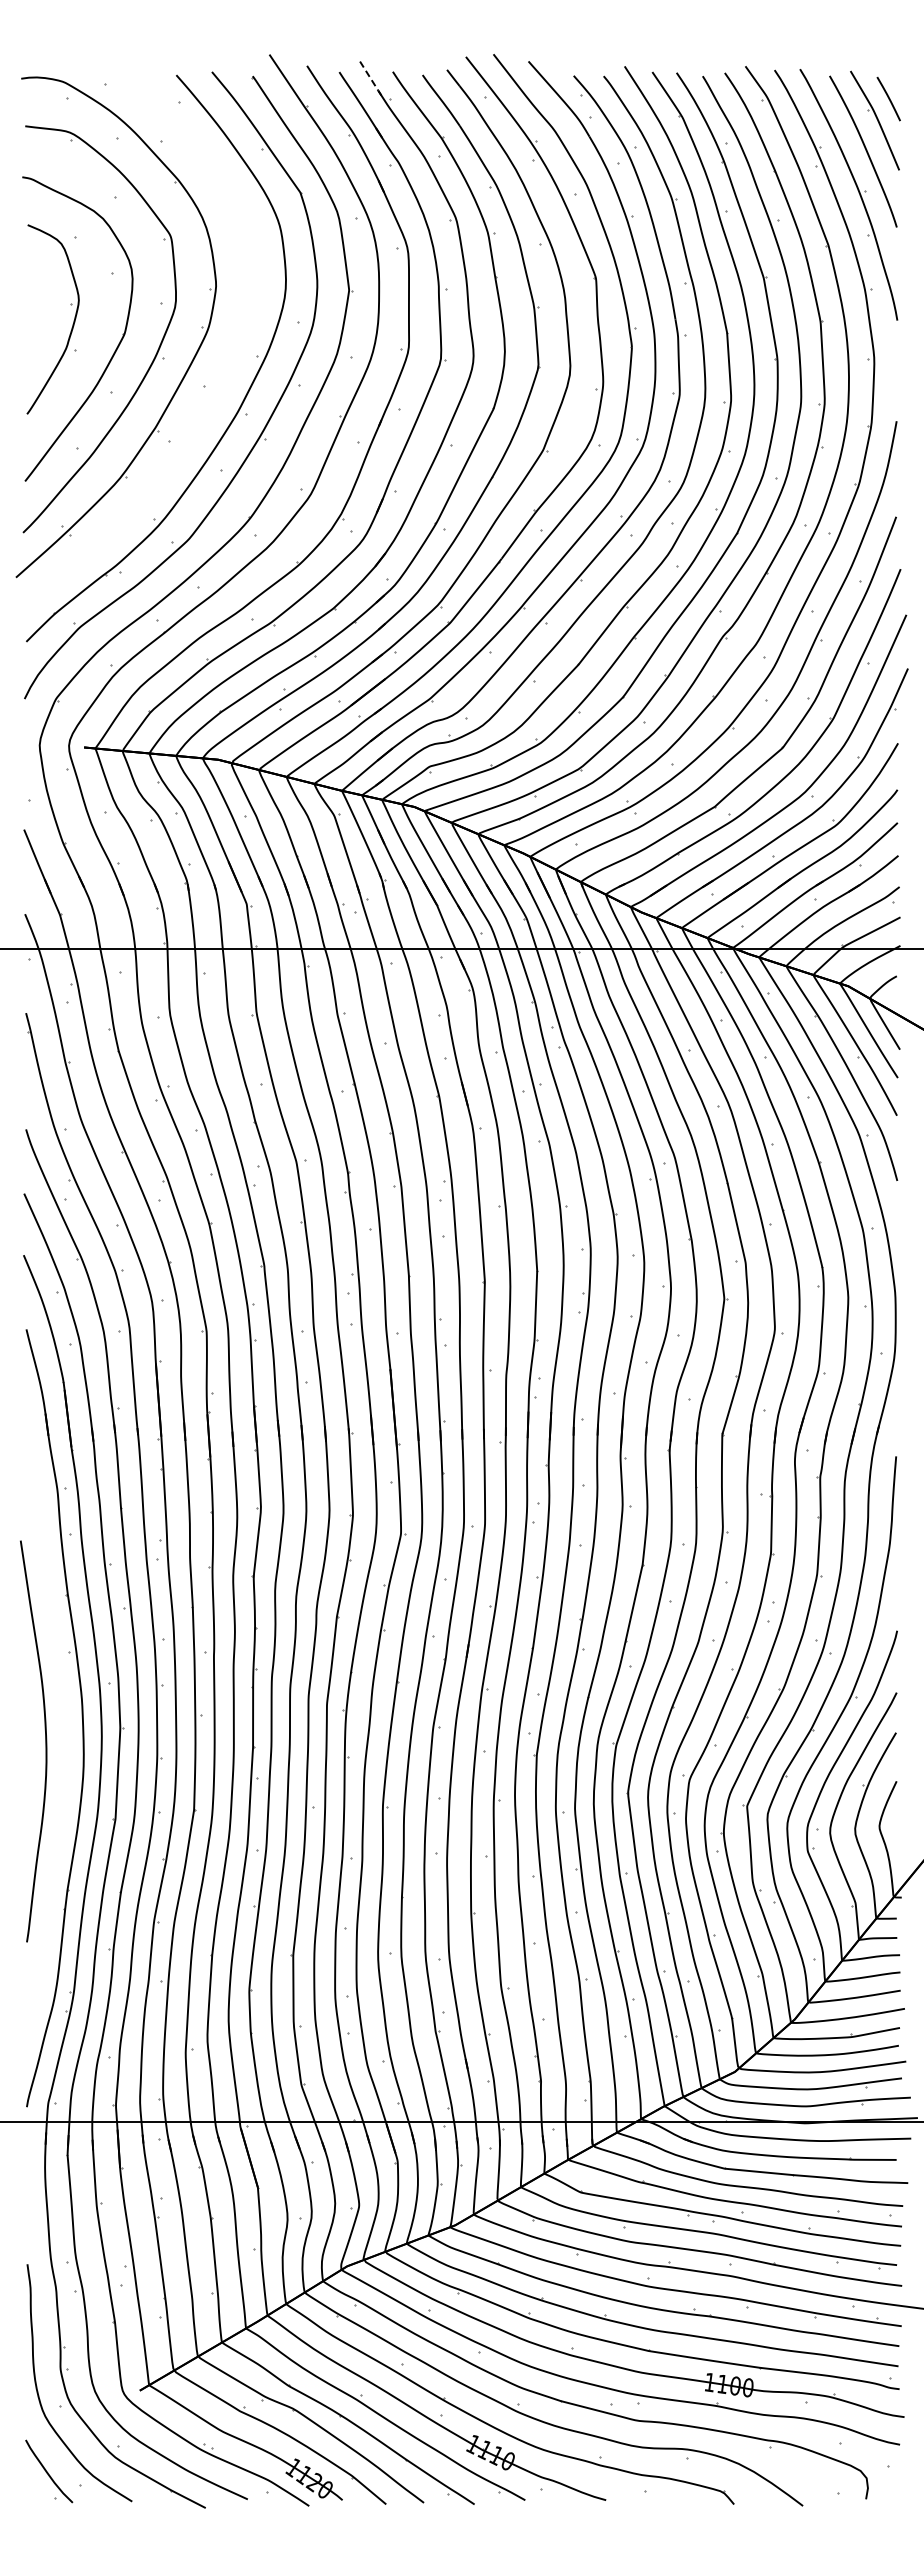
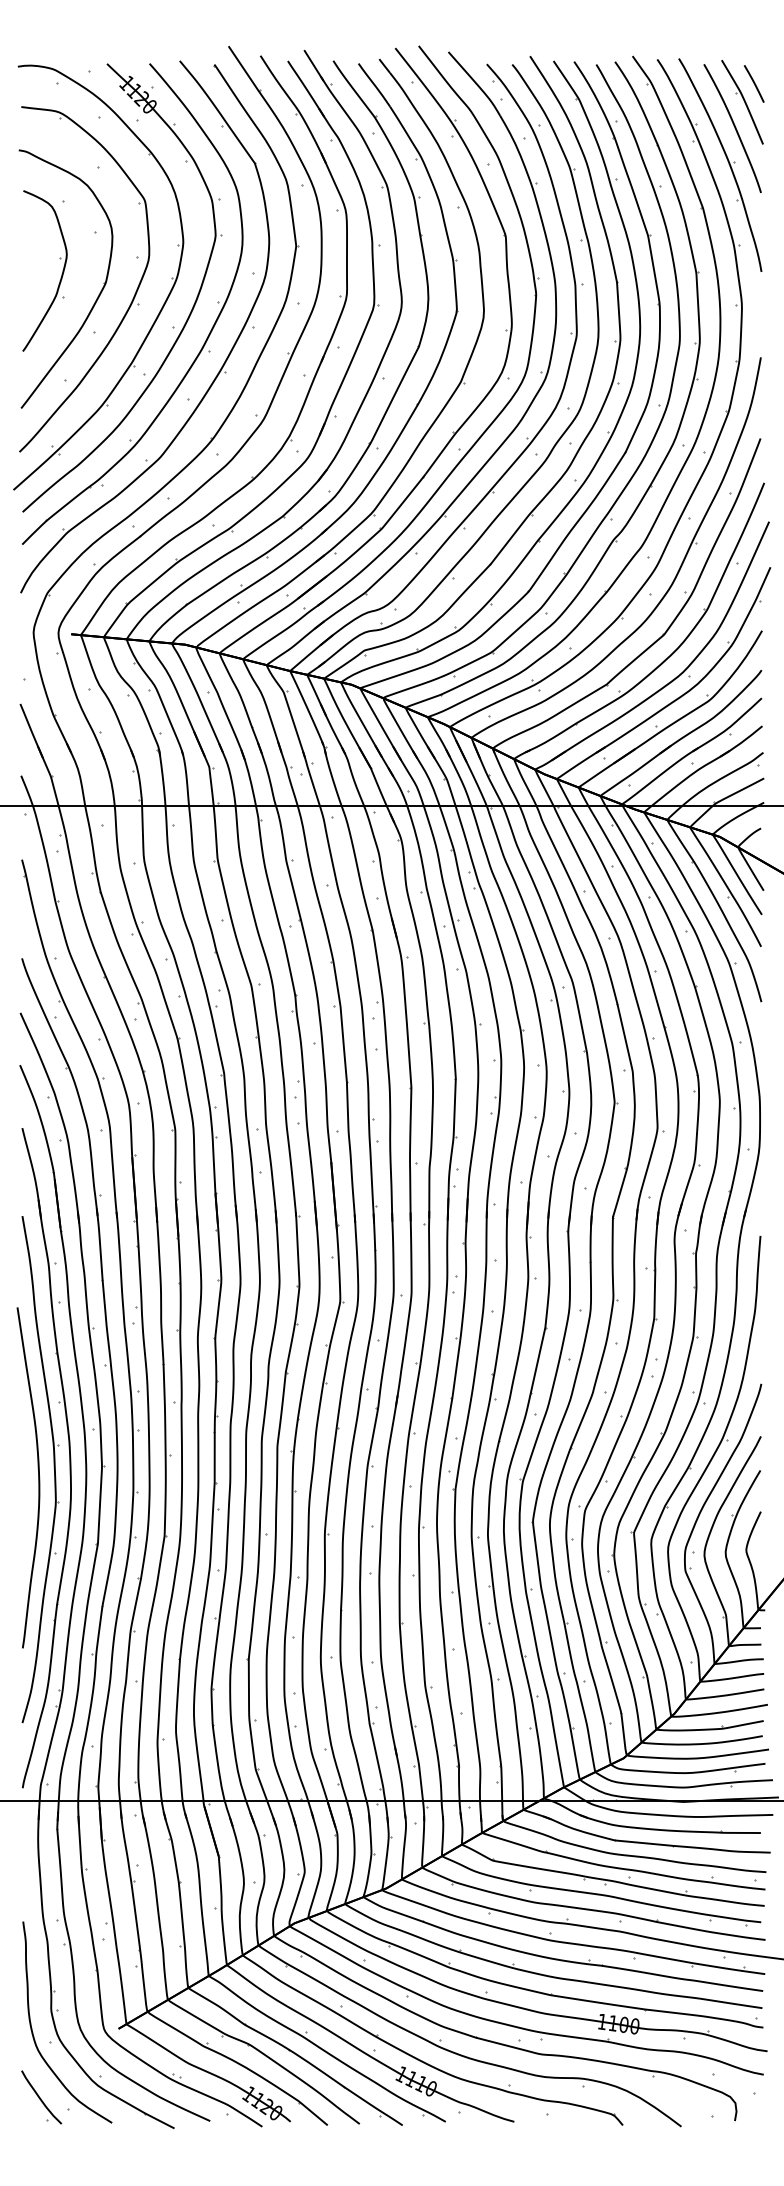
line: (370, 77) -> (314, 65), dashed -> solid
part: (222, 371) -> (188, 315), added
part: (63, 1731) -> (53, 1469), added

